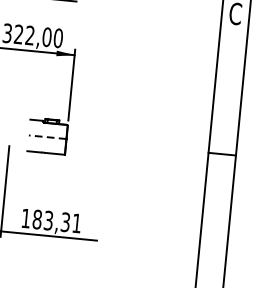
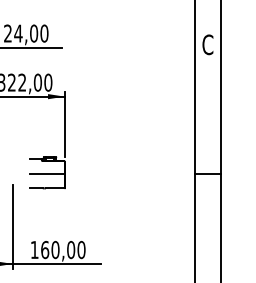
line: (46, 136) -> (46, 173), dashed -> solid
text: (57, 220) -> (63, 249), 183,31 -> 160,00

